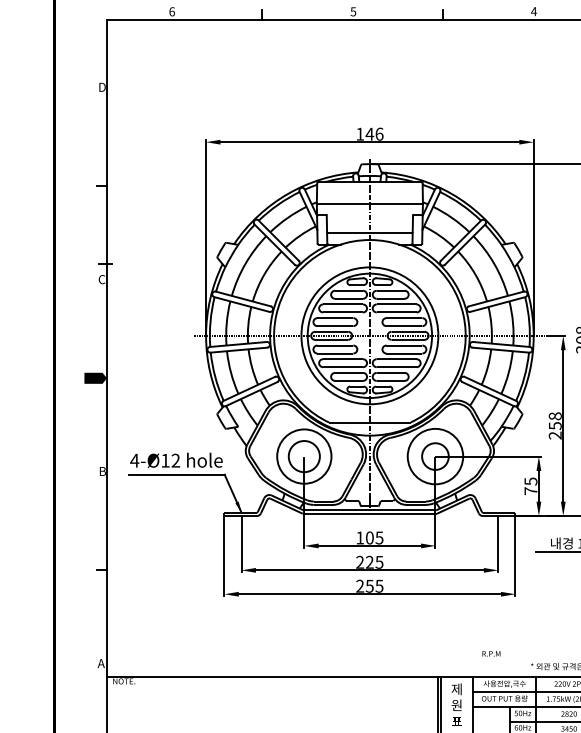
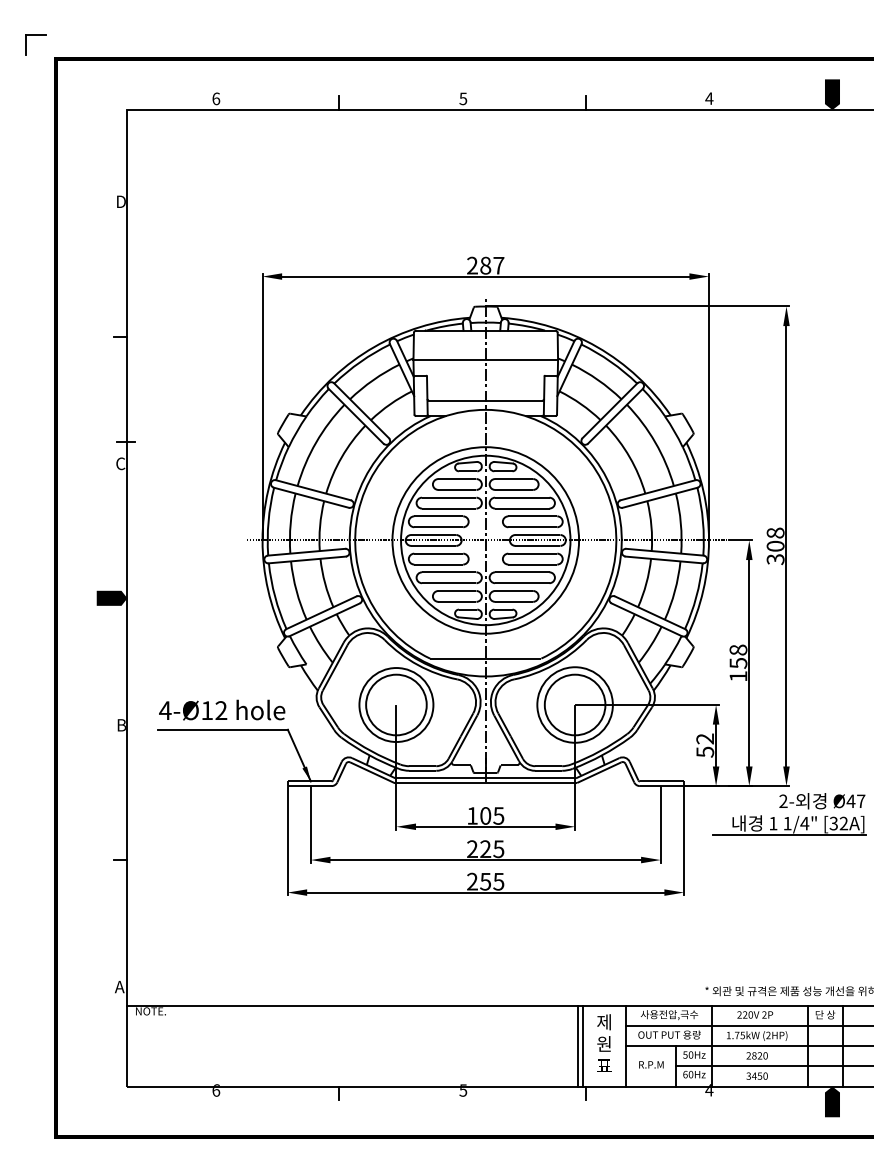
text: (369, 134) -> (485, 265), 146 -> 287
text: (555, 435) -> (738, 676), 258 -> 158
circle: (304, 456) -> (396, 704), size x1.43
circle: (435, 456) -> (574, 704), size x1.67
text: (531, 486) -> (705, 745), 75 -> 52
text: (491, 653) -> (651, 1064), moved

